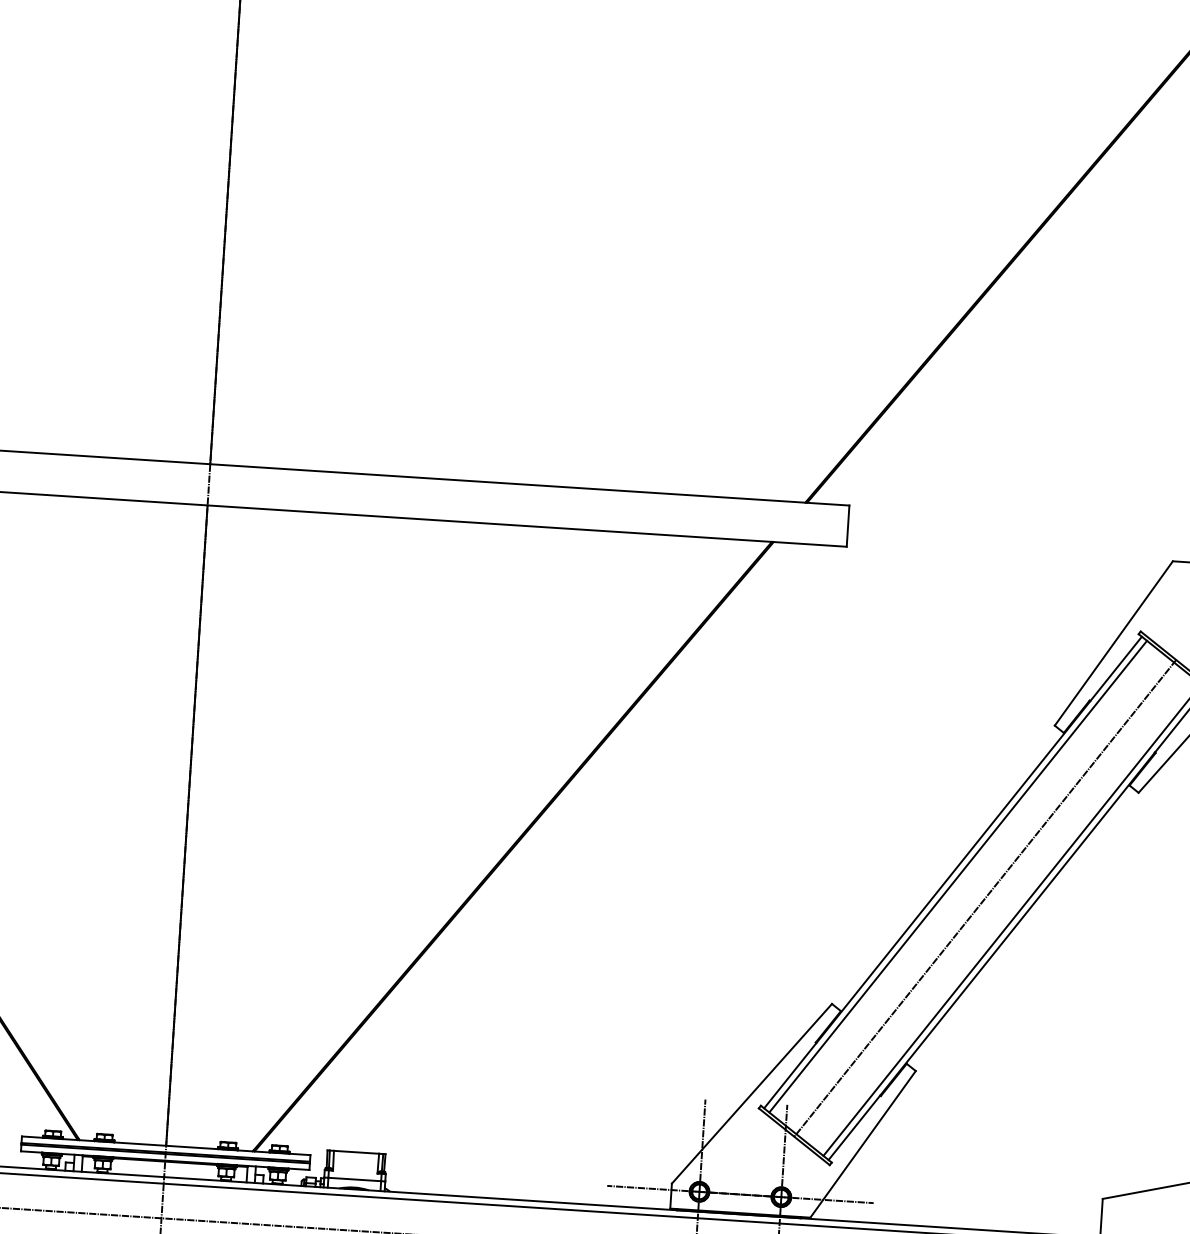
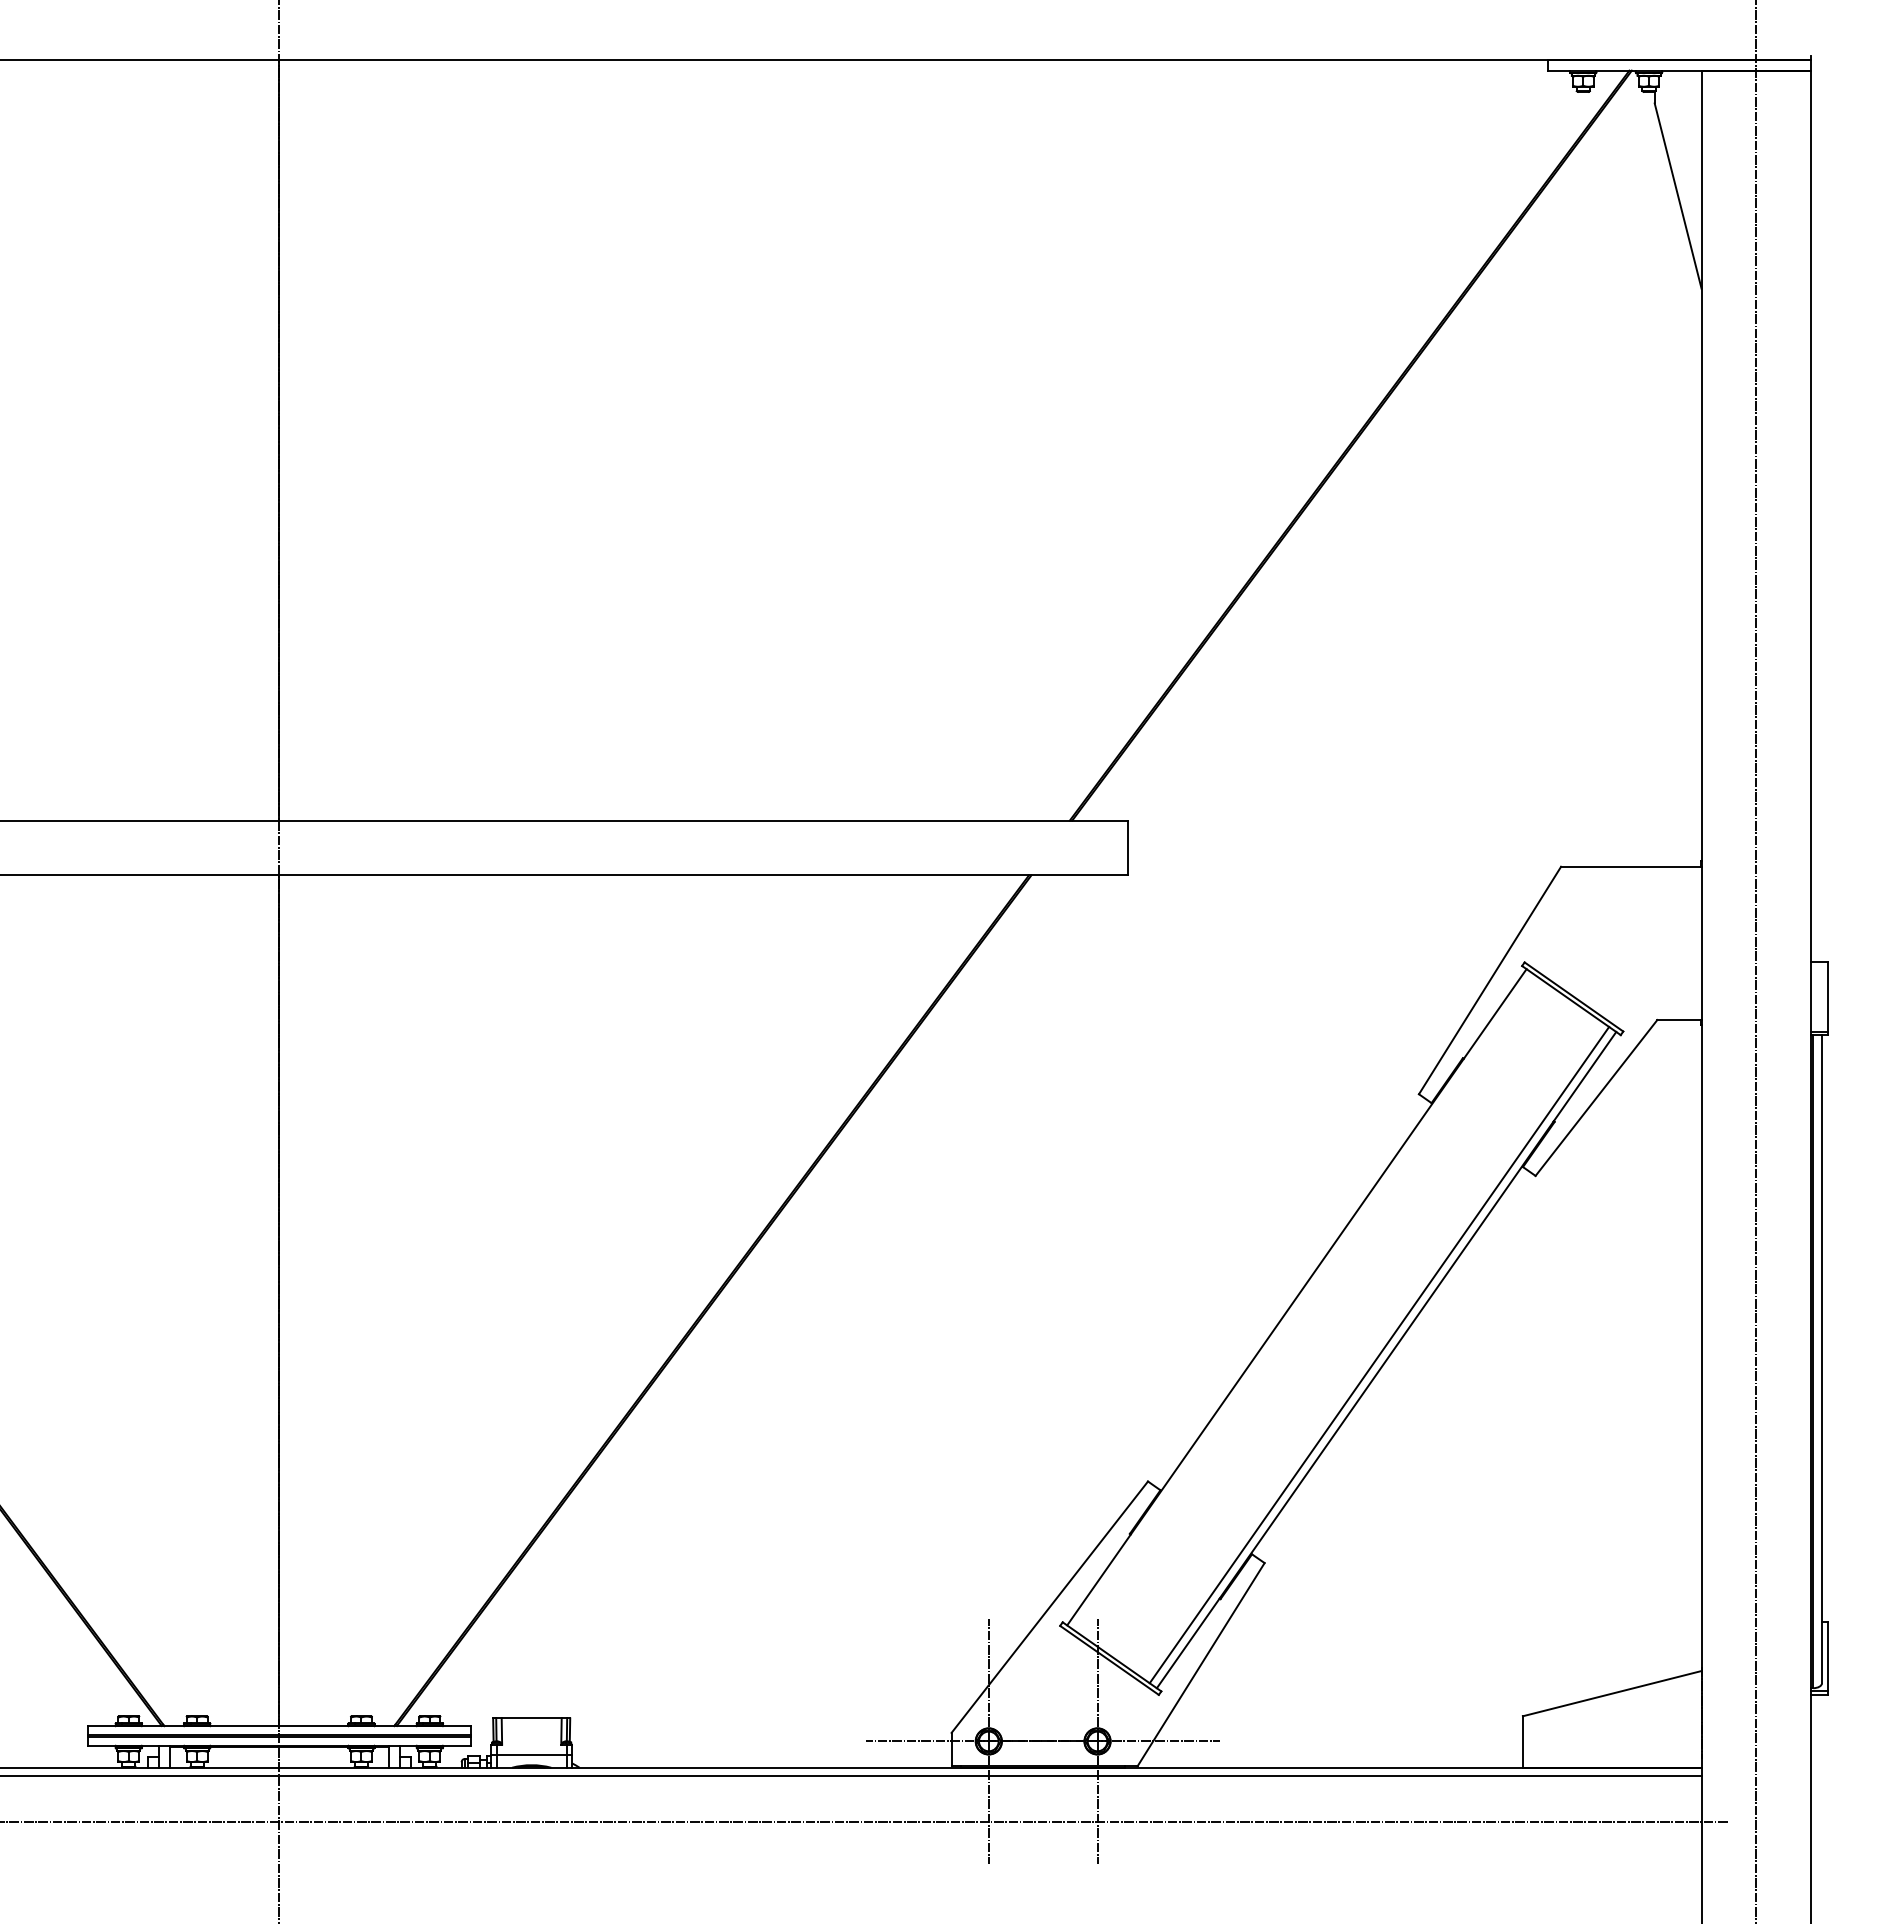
line: (957, 876) -> (1303, 1302), removed
line: (985, 898) -> (1341, 1328), removed

